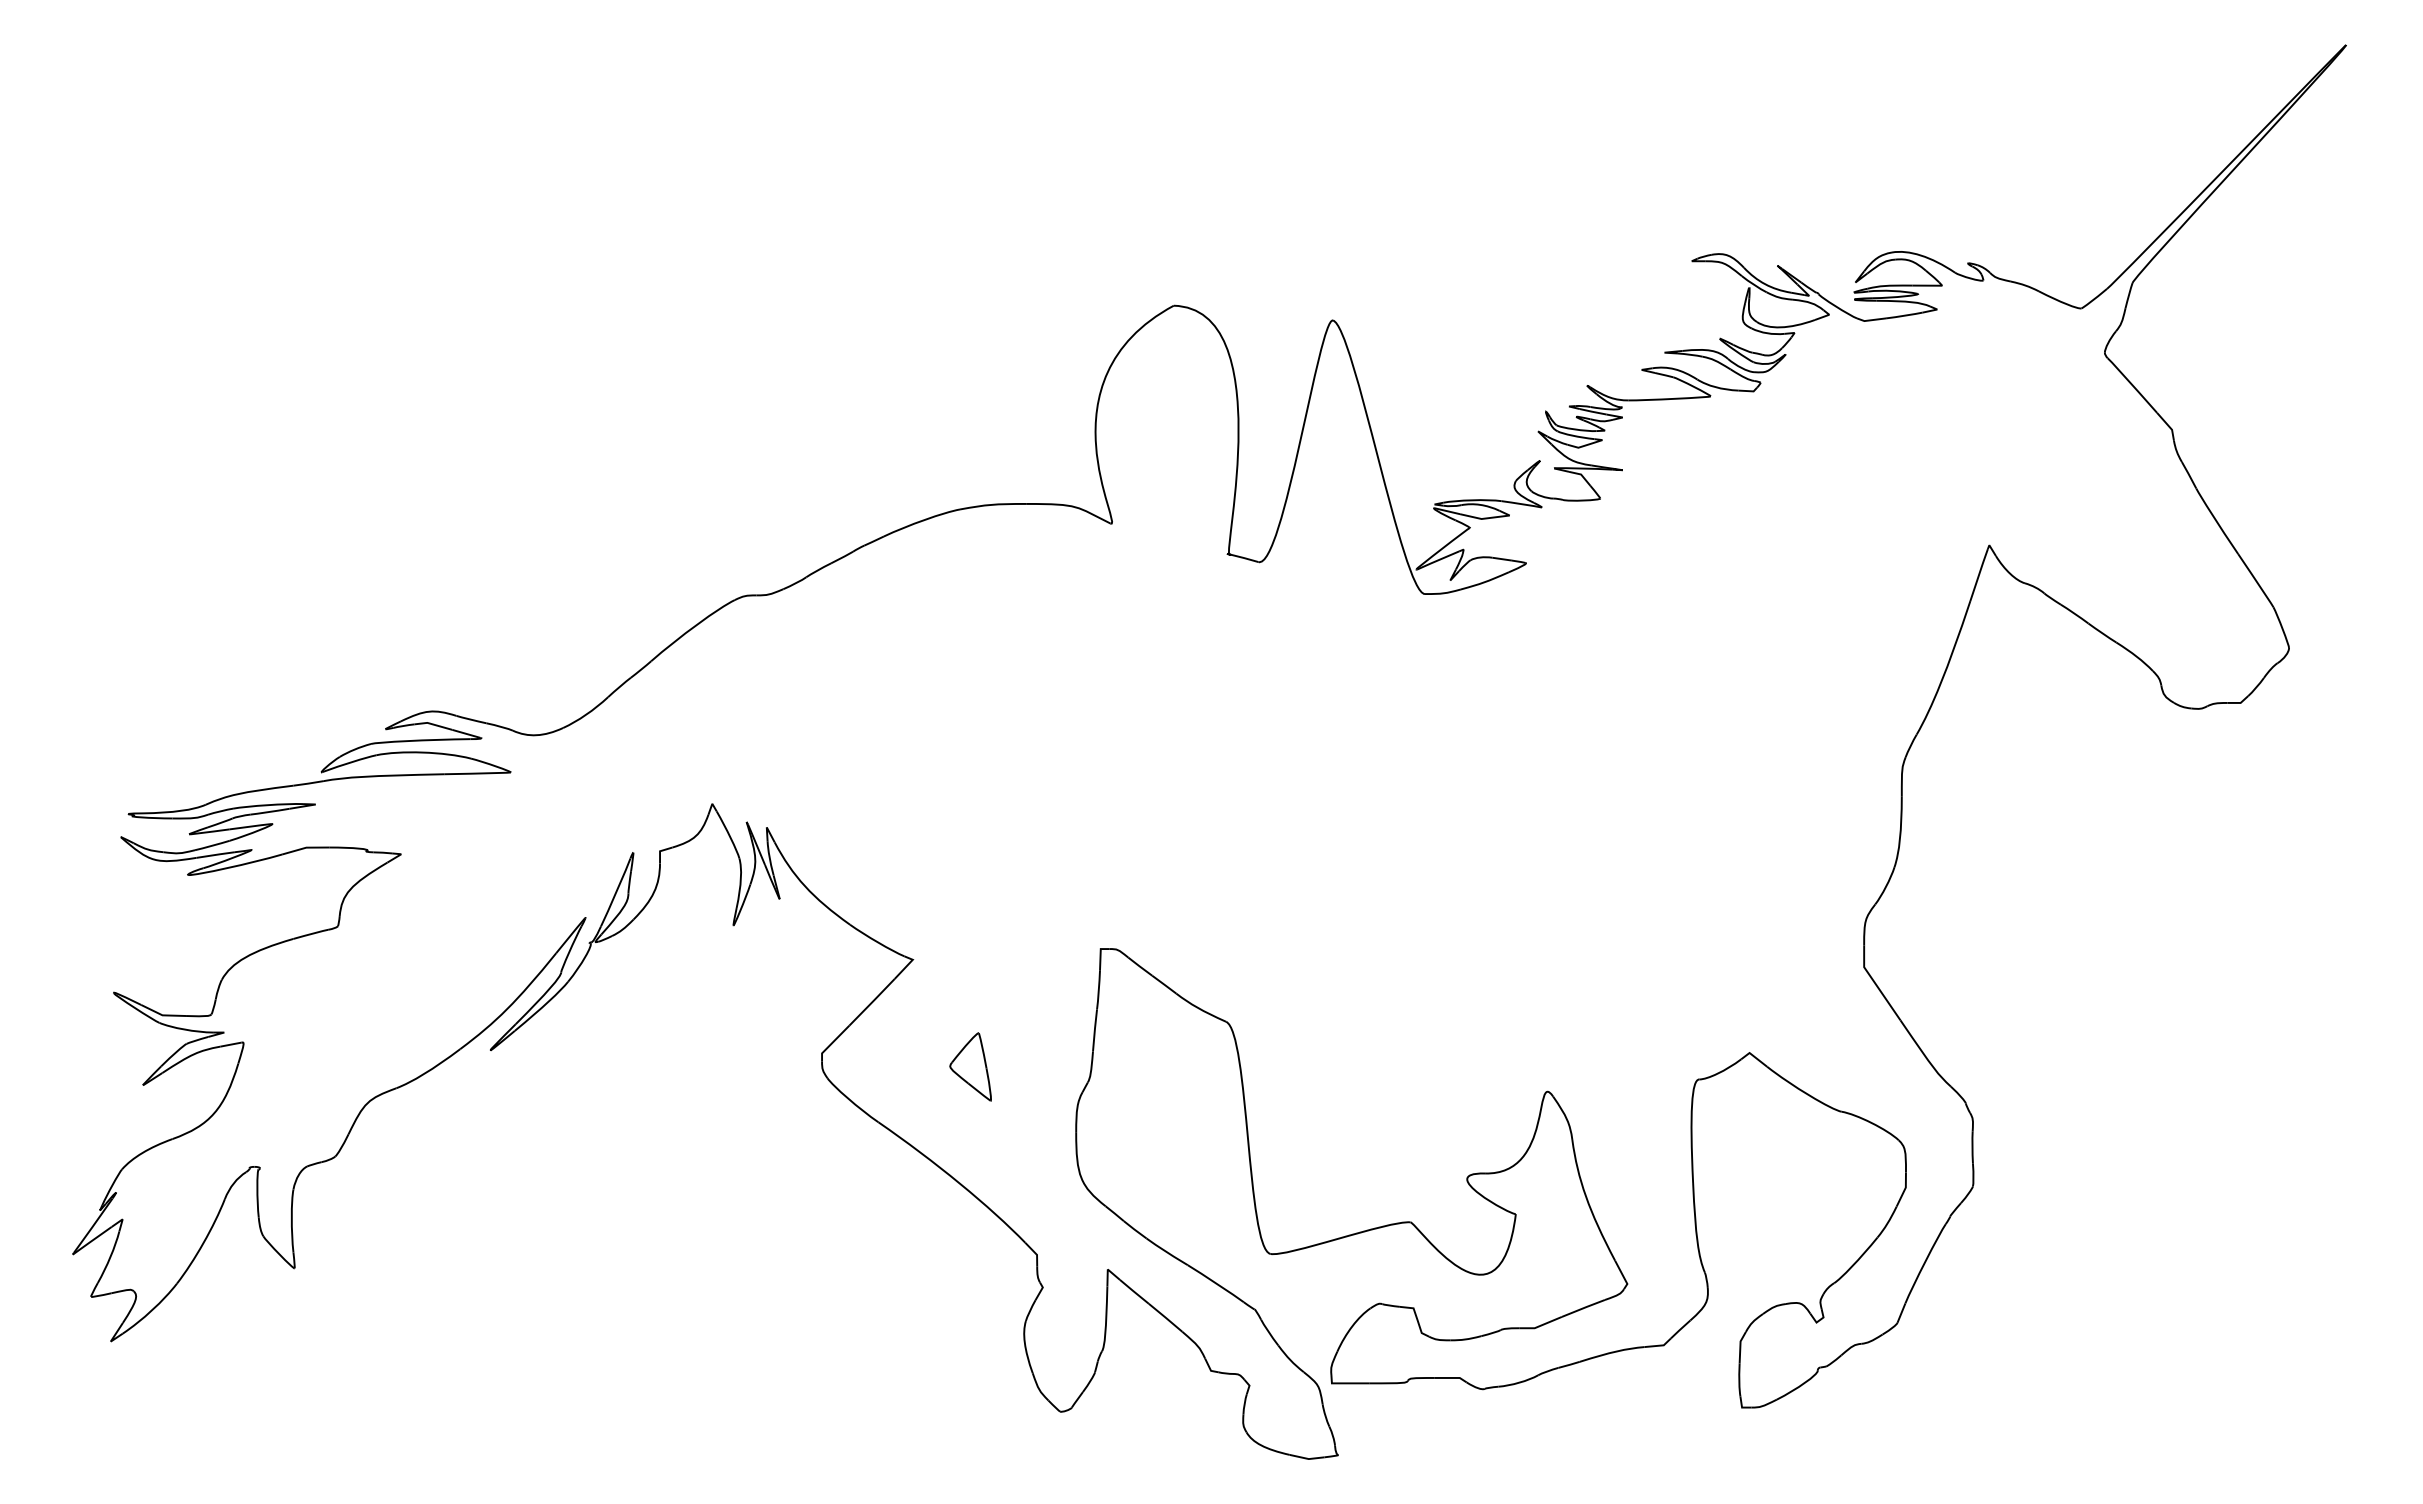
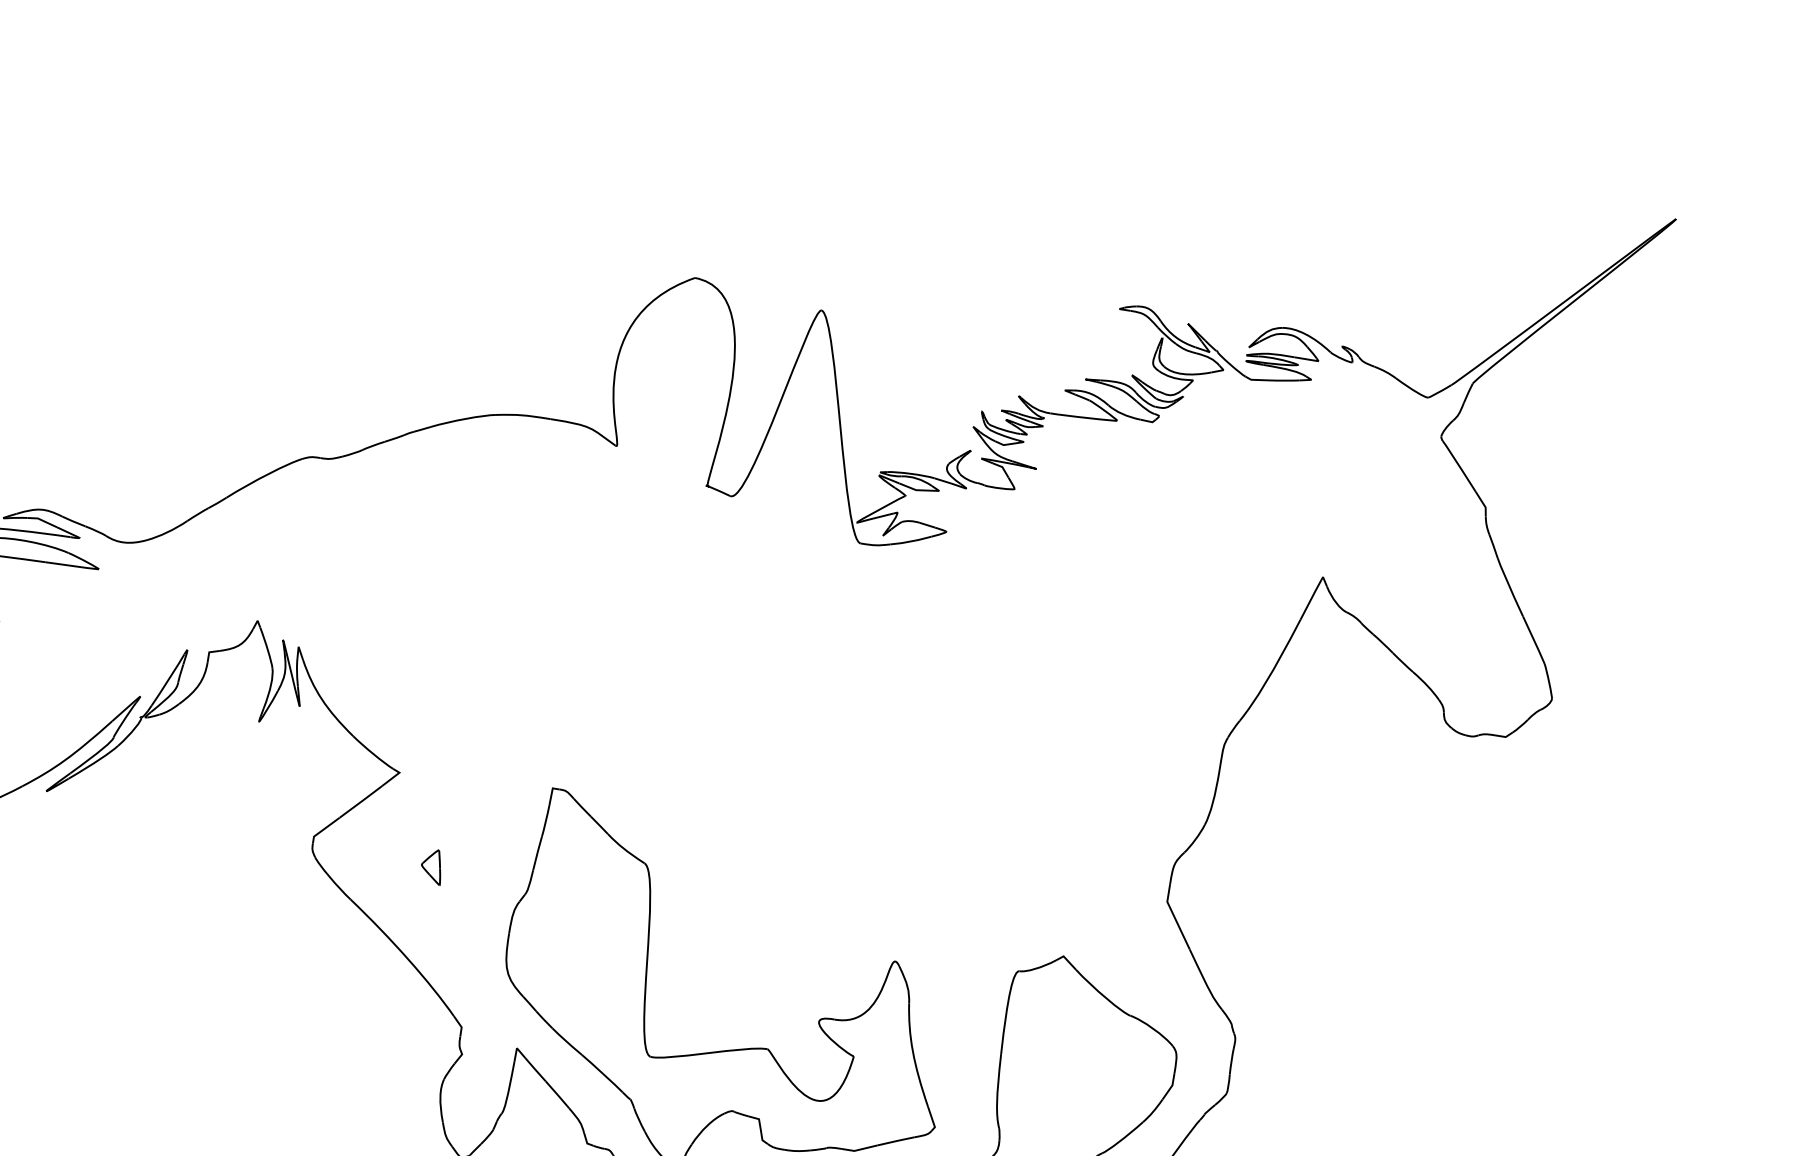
part: (969, 1066) -> (431, 866), size x0.62

